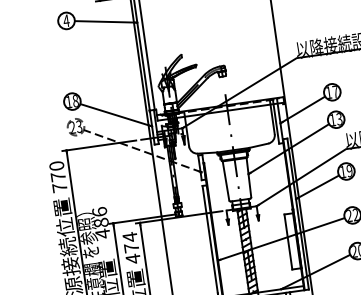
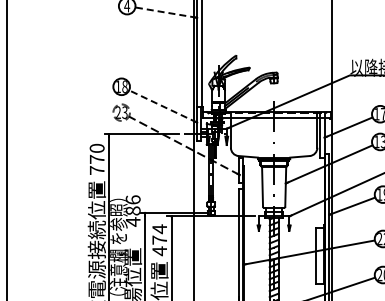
line: (105, 21) -> (165, 12), solid -> dashed
line: (116, 115) -> (163, 106), solid -> dashed

